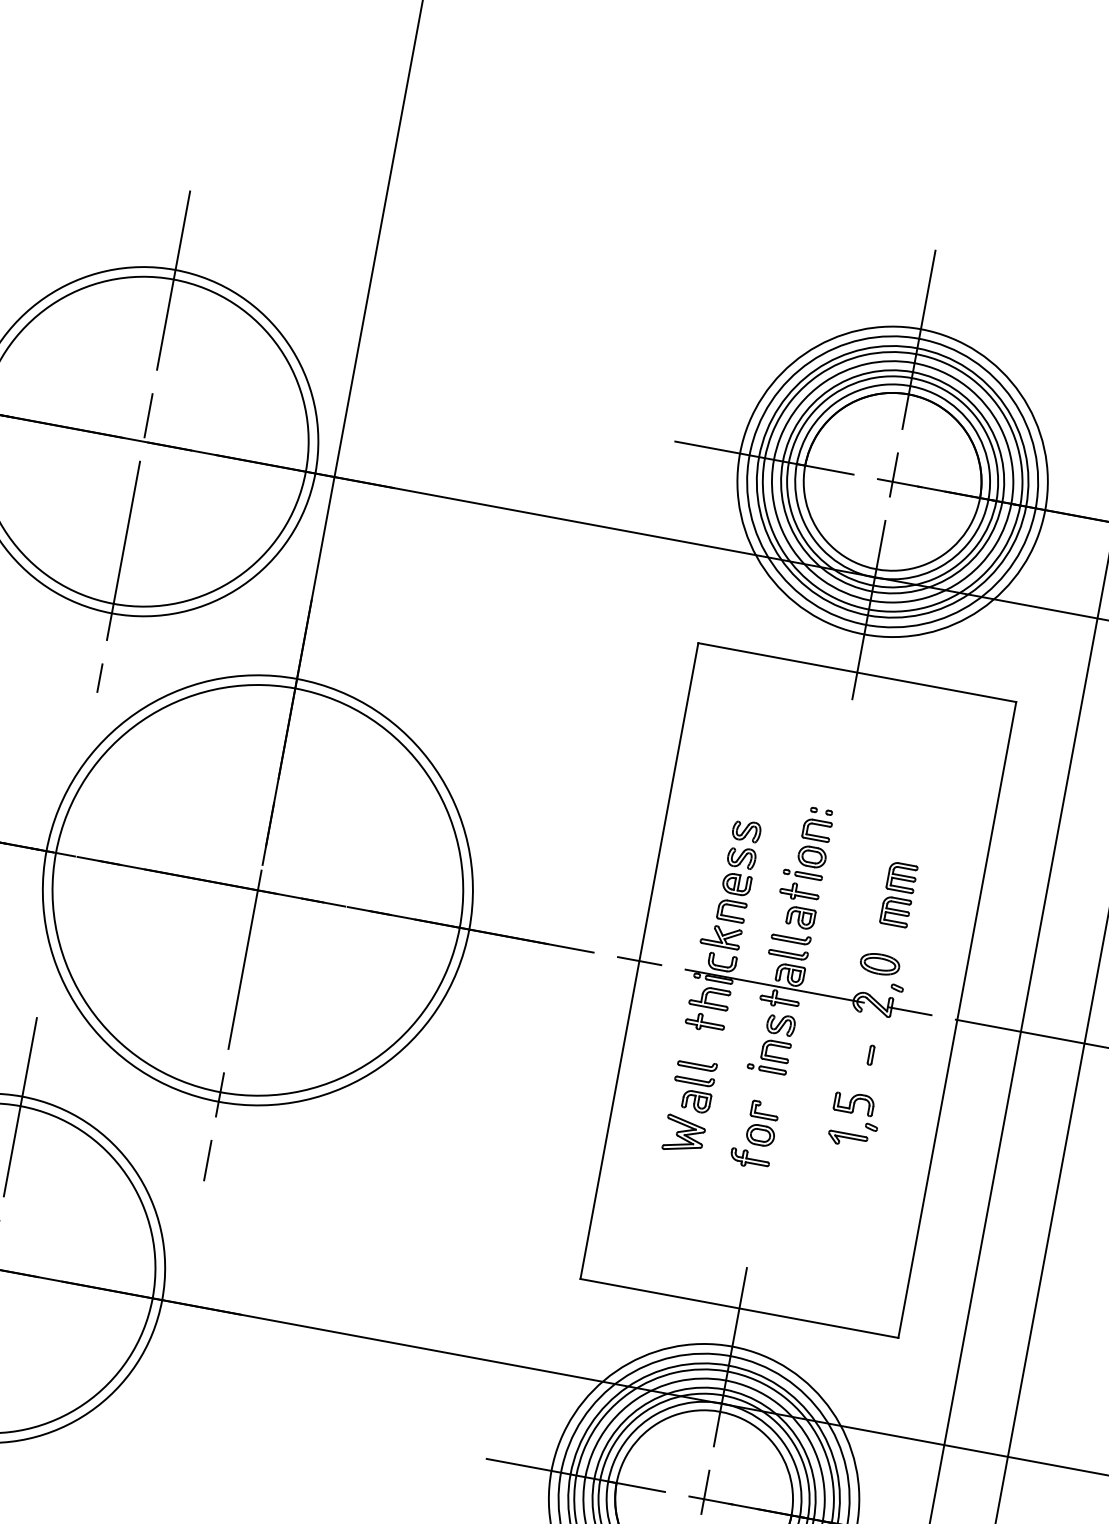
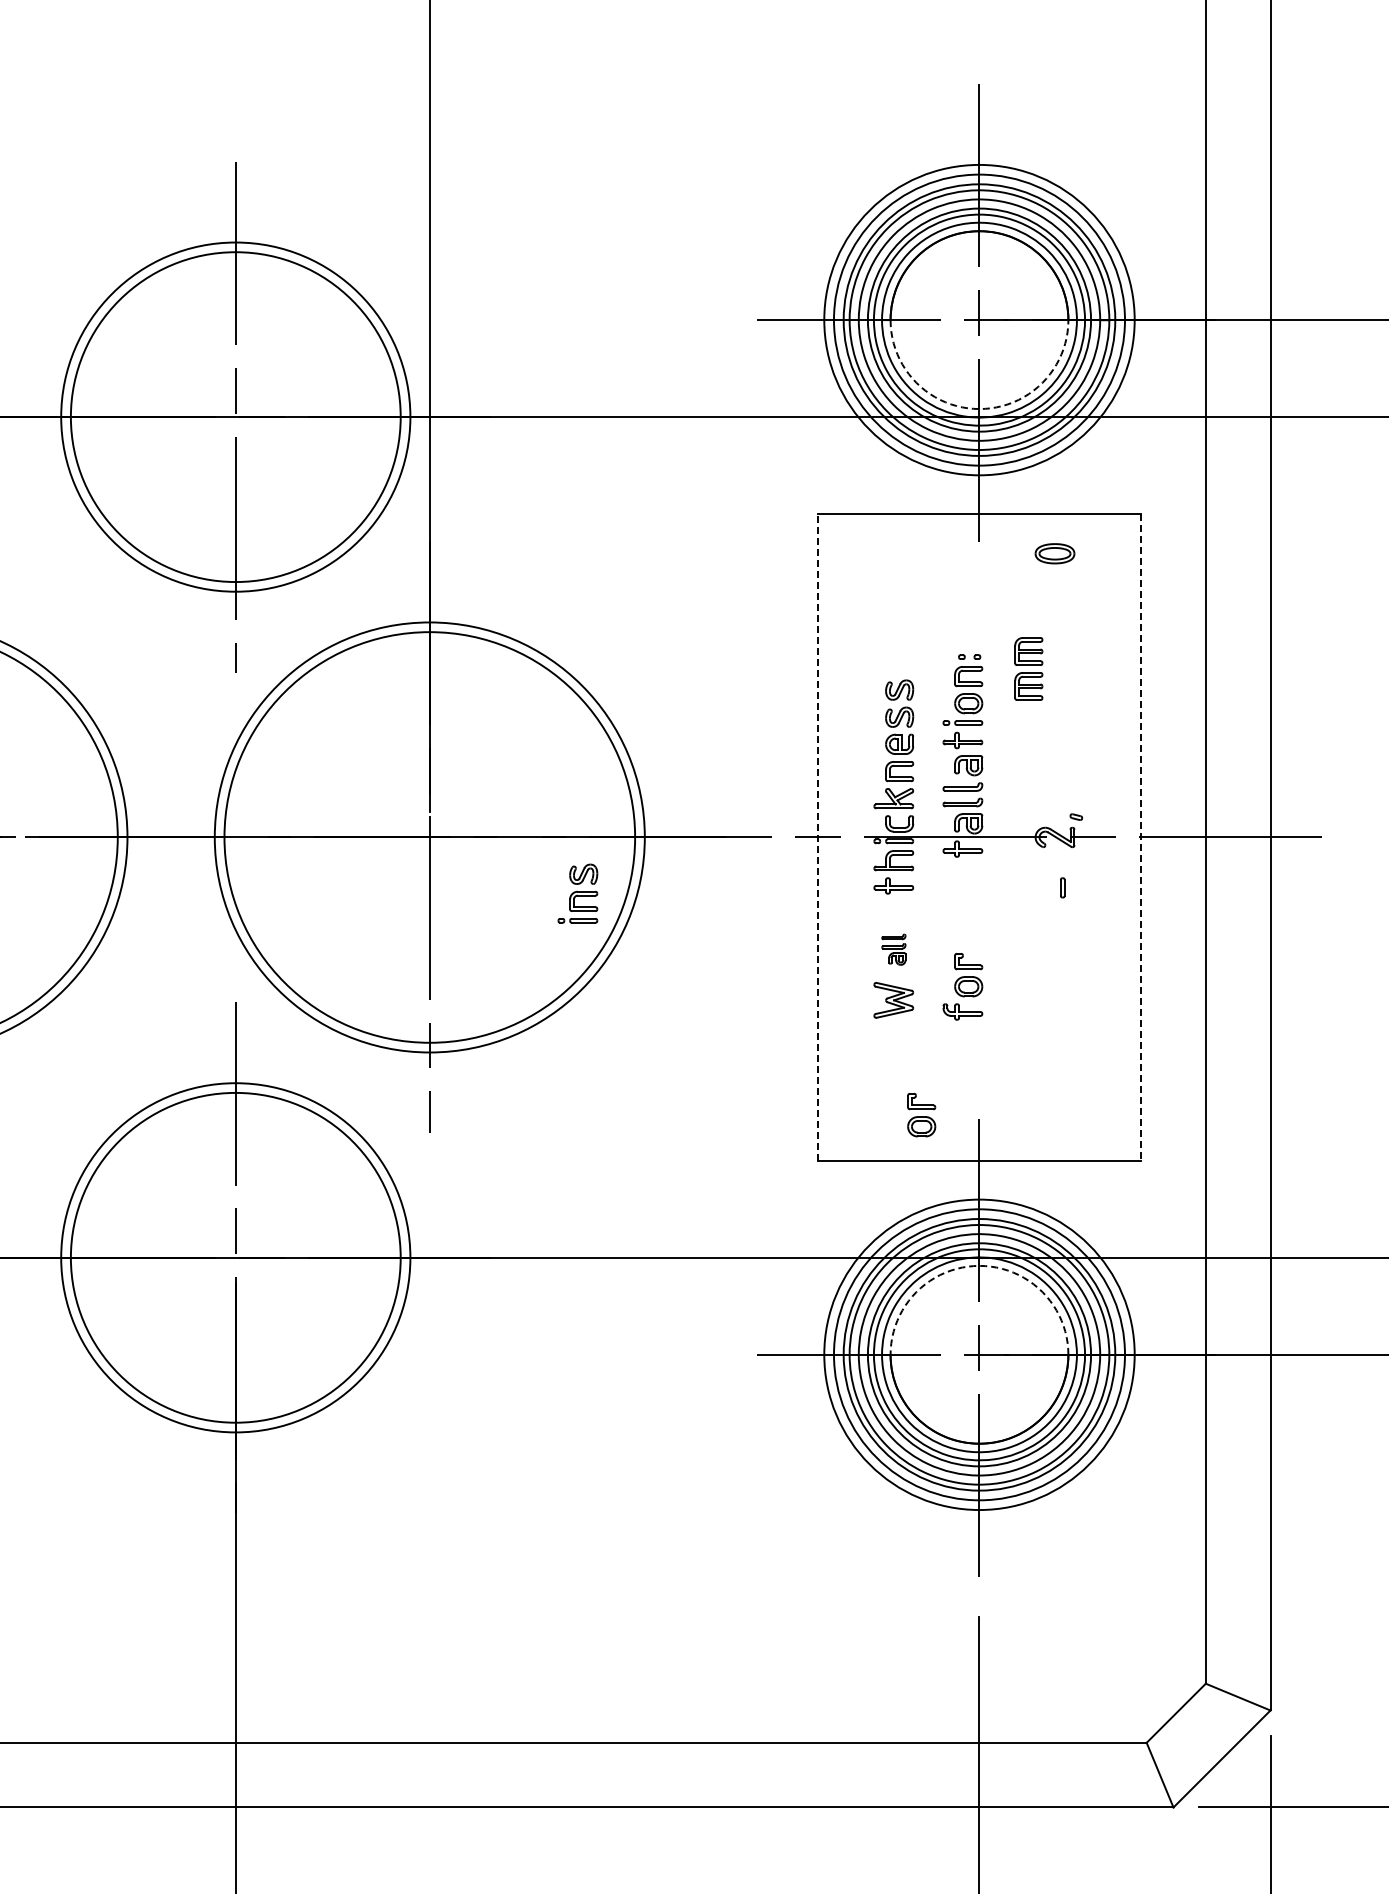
arc: (876, 569) -> (979, 409), solid -> dashed
part: (898, 894) -> (1028, 668), moved
line: (639, 960) -> (817, 836), solid -> dashed
part: (879, 963) -> (1054, 553), moved
line: (957, 1020) -> (1141, 837), solid -> dashed
part: (771, 1042) -> (577, 893), moved
part: (693, 1085) -> (893, 949), size x0.6
part: (851, 1113) -> (1054, 948), removed
part: (690, 1253) -> (921, 1115), added
arc: (720, 1411) -> (979, 1265), solid -> dashed

